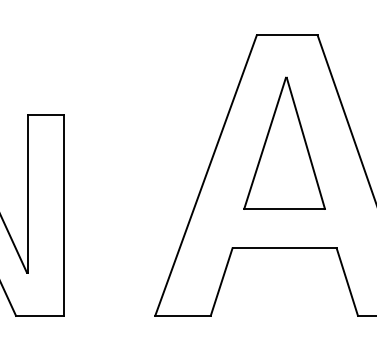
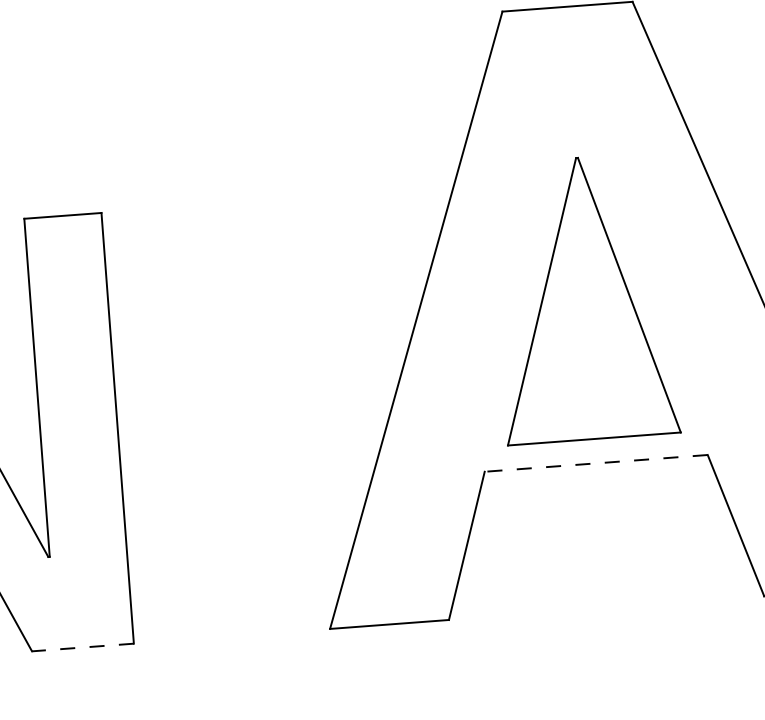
part: (284, 142) -> (583, 296), moved
line: (284, 248) -> (595, 463), solid -> dashed
line: (39, 315) -> (82, 646), solid -> dashed

